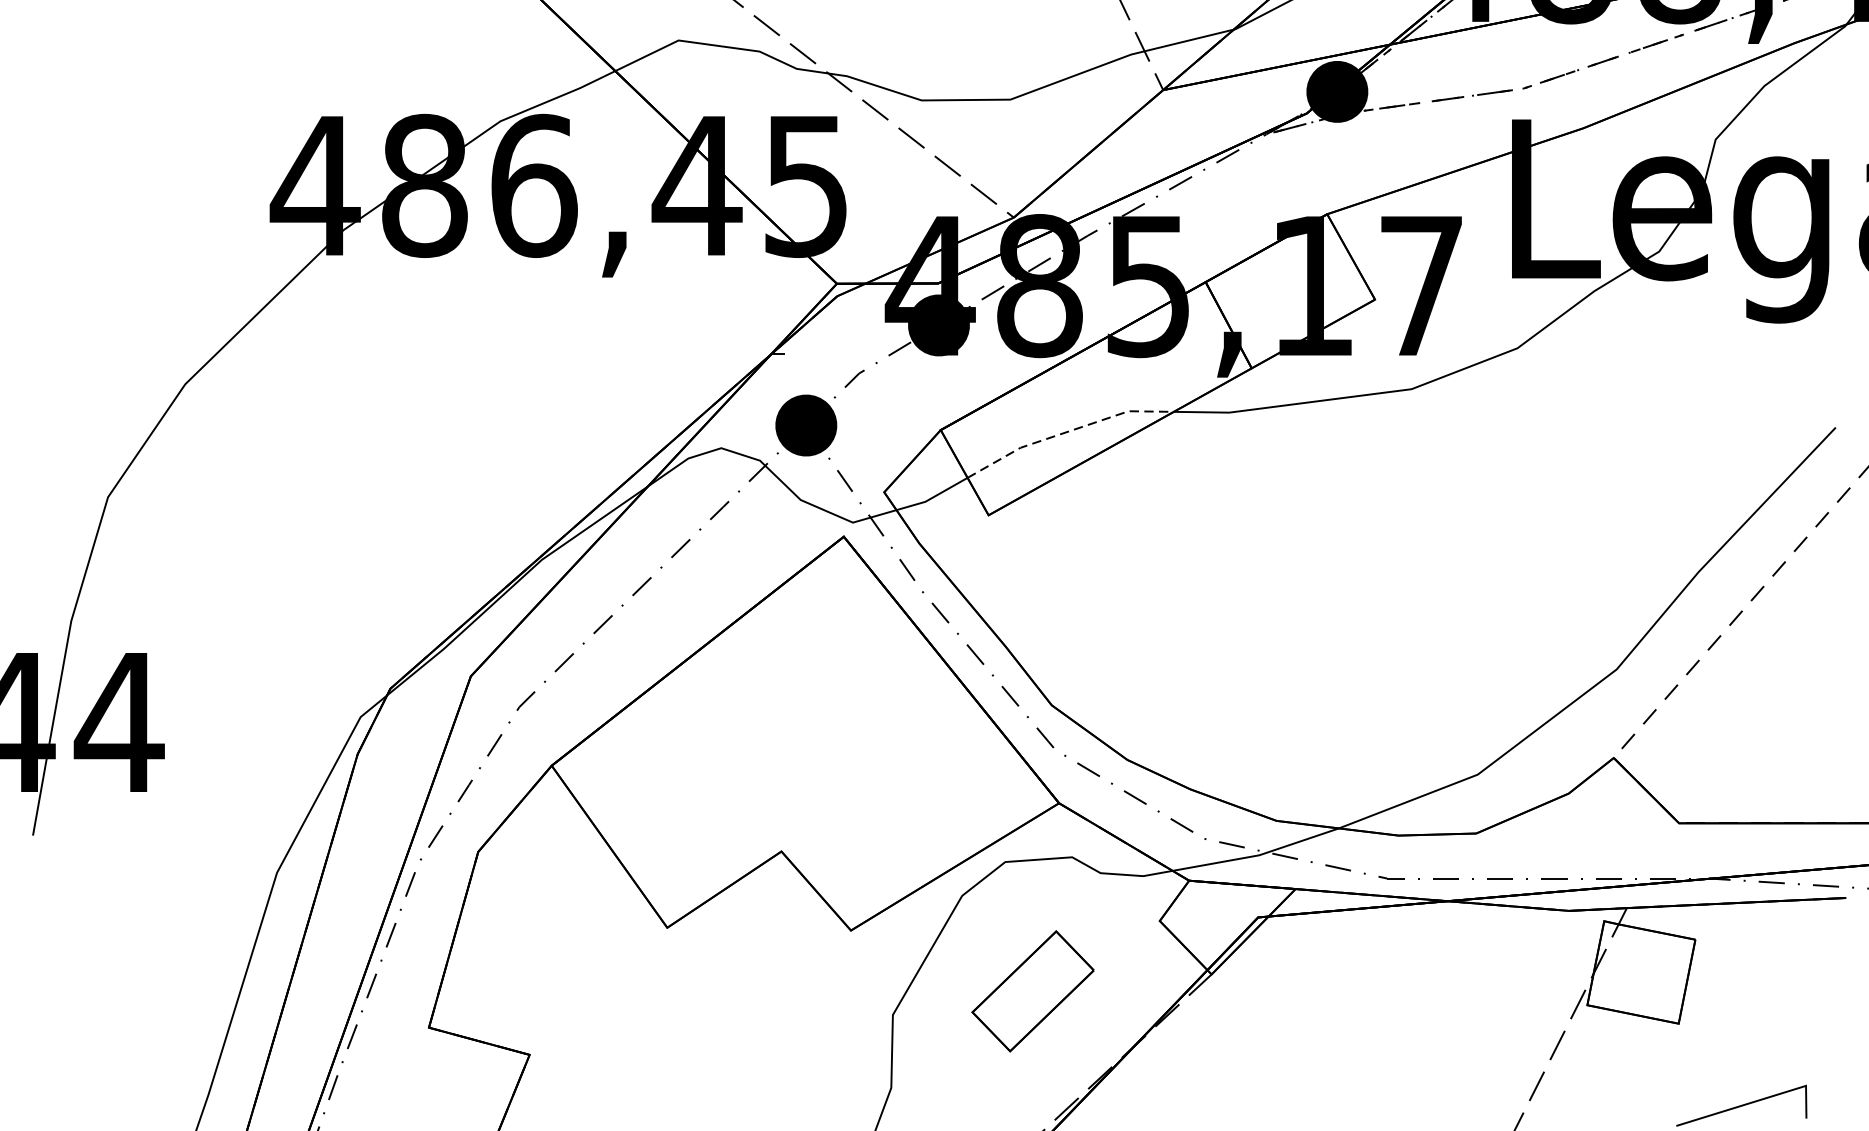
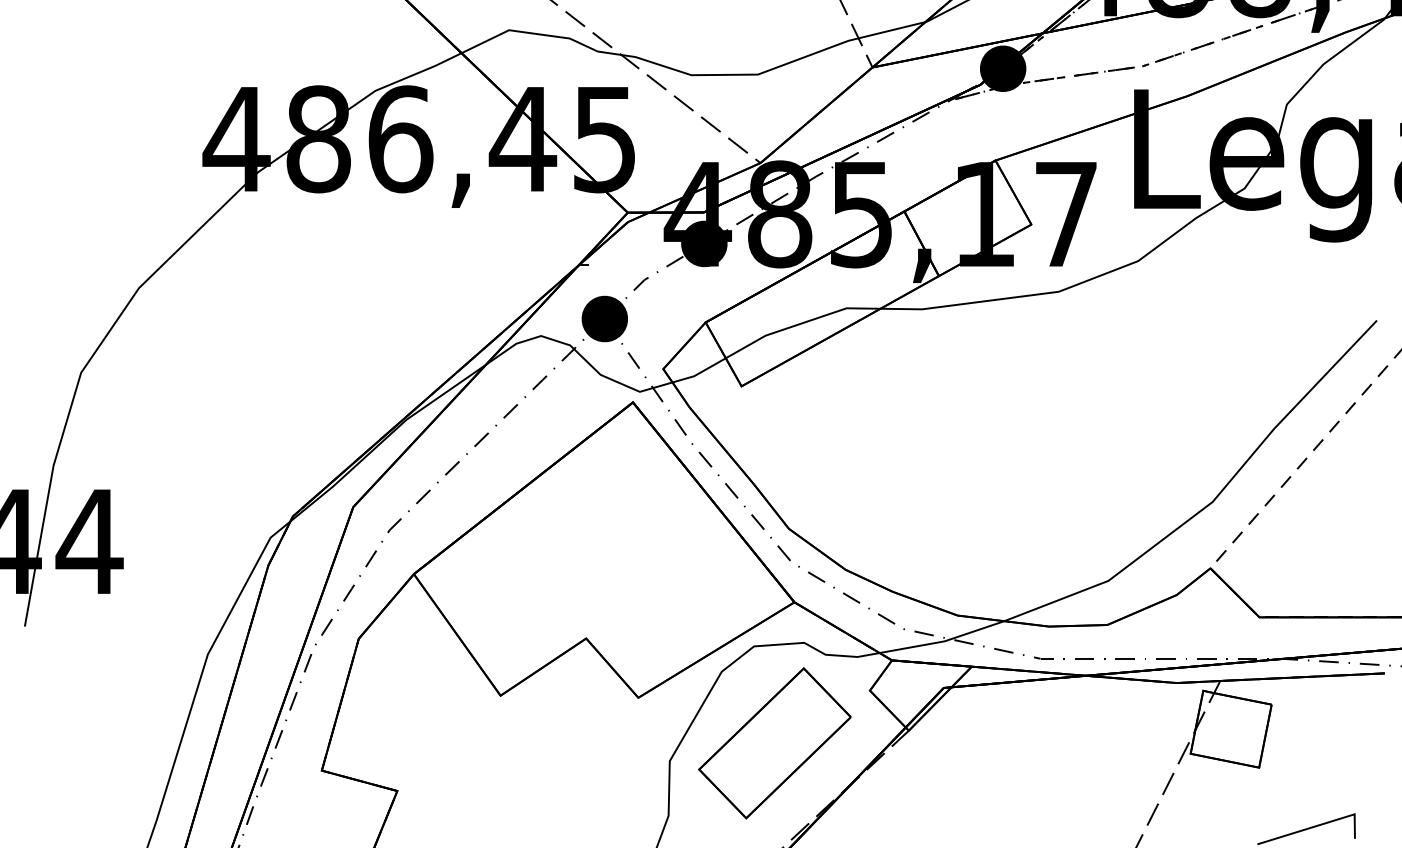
line: (1067, 431) -> (800, 323), dashed -> solid
part: (1032, 991) -> (774, 743), size x1.67

